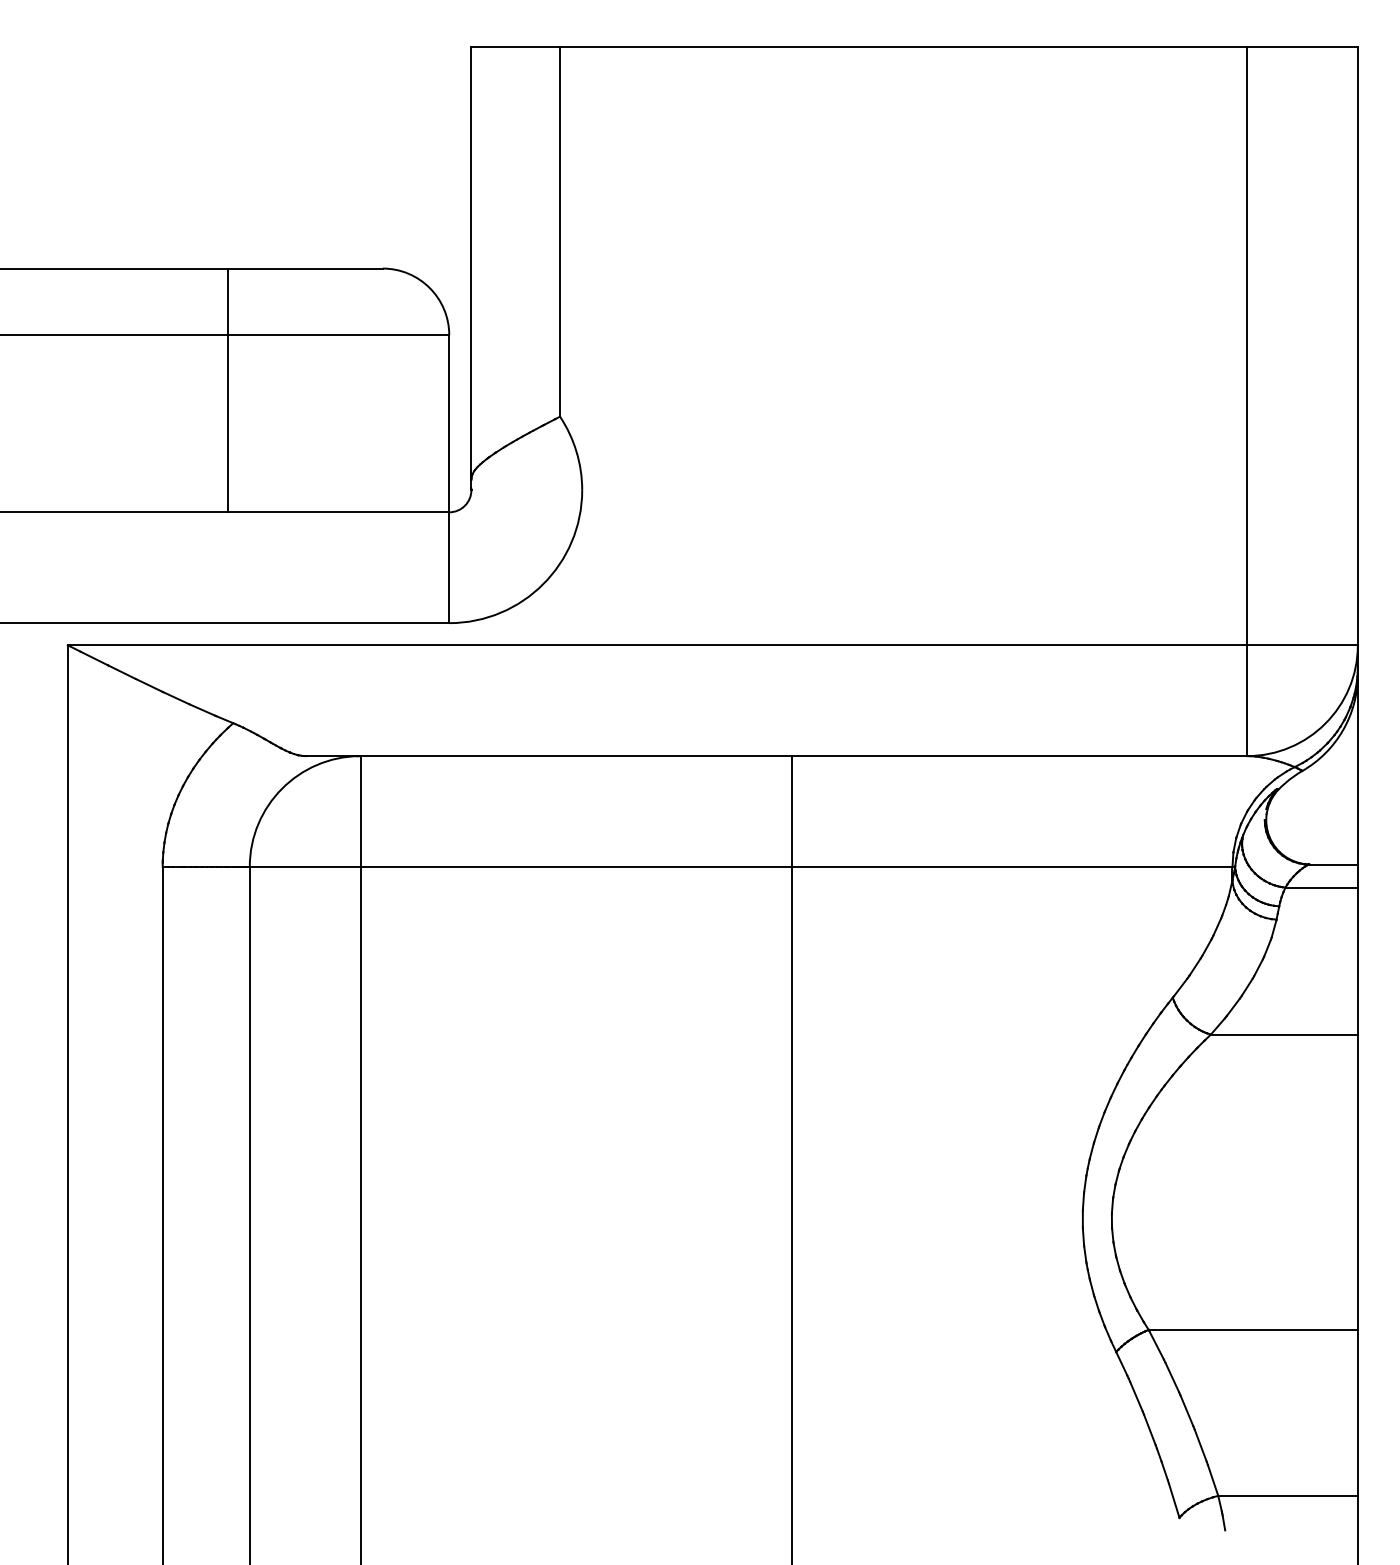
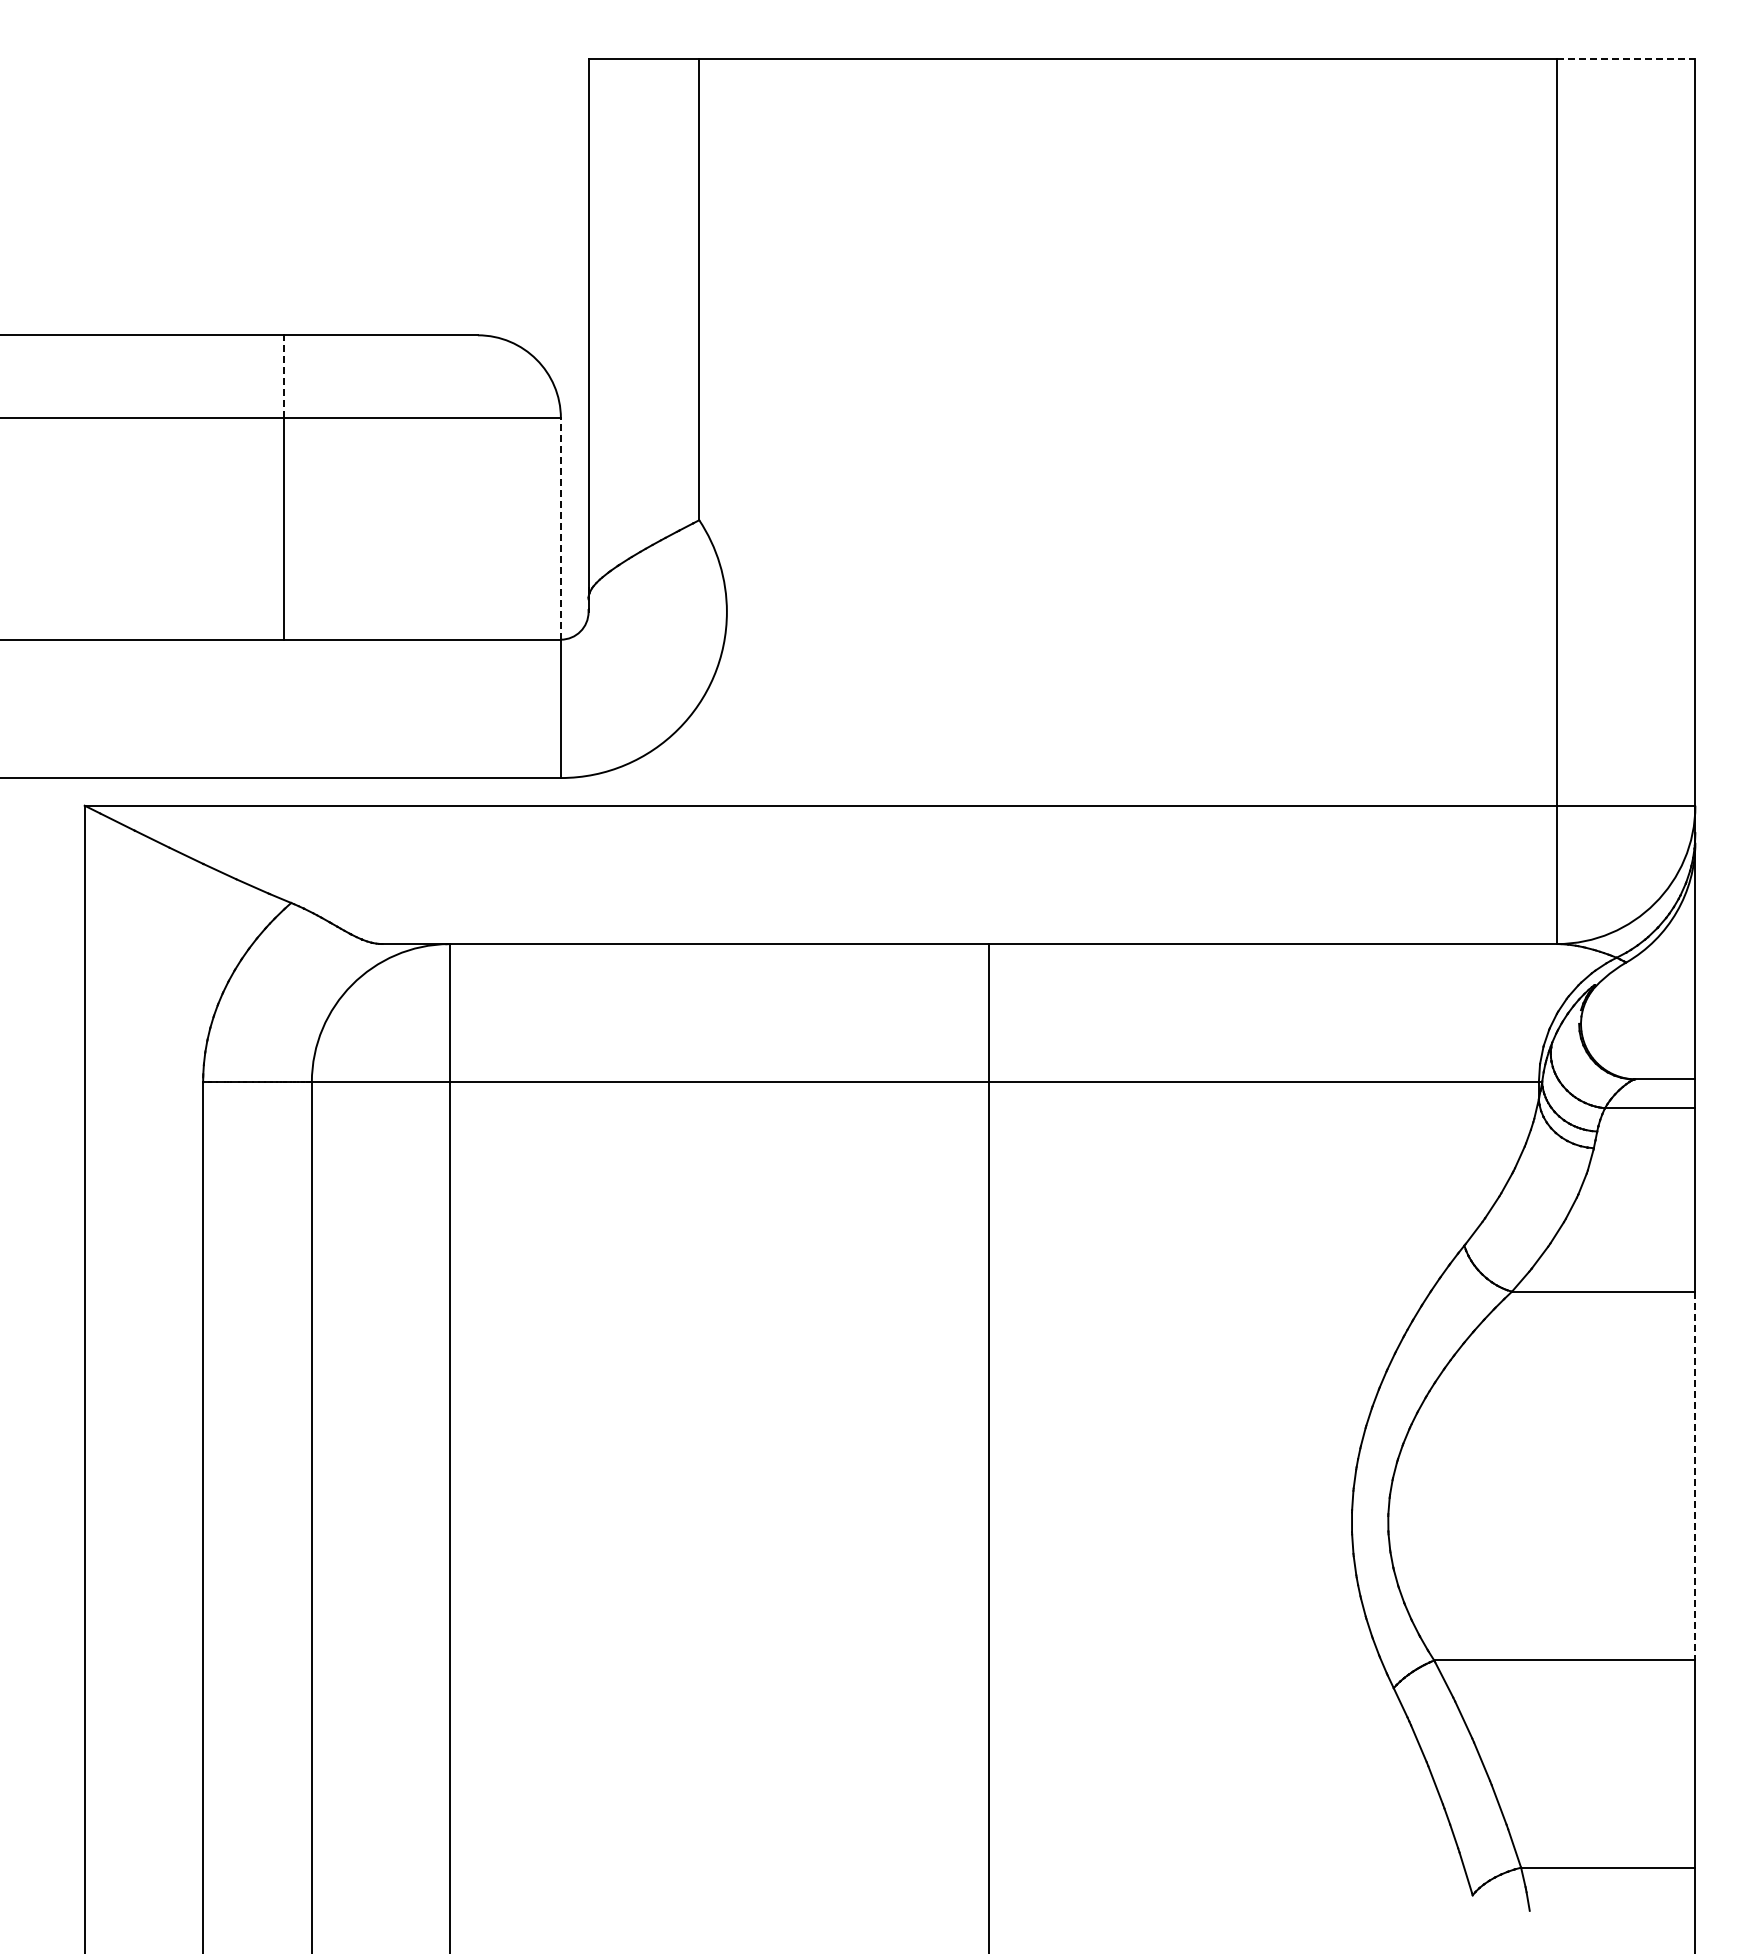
line: (1302, 46) -> (1626, 58), solid -> dashed
line: (227, 301) -> (284, 376), solid -> dashed
line: (448, 424) -> (560, 529), solid -> dashed
line: (1357, 1182) -> (1695, 1476), solid -> dashed

